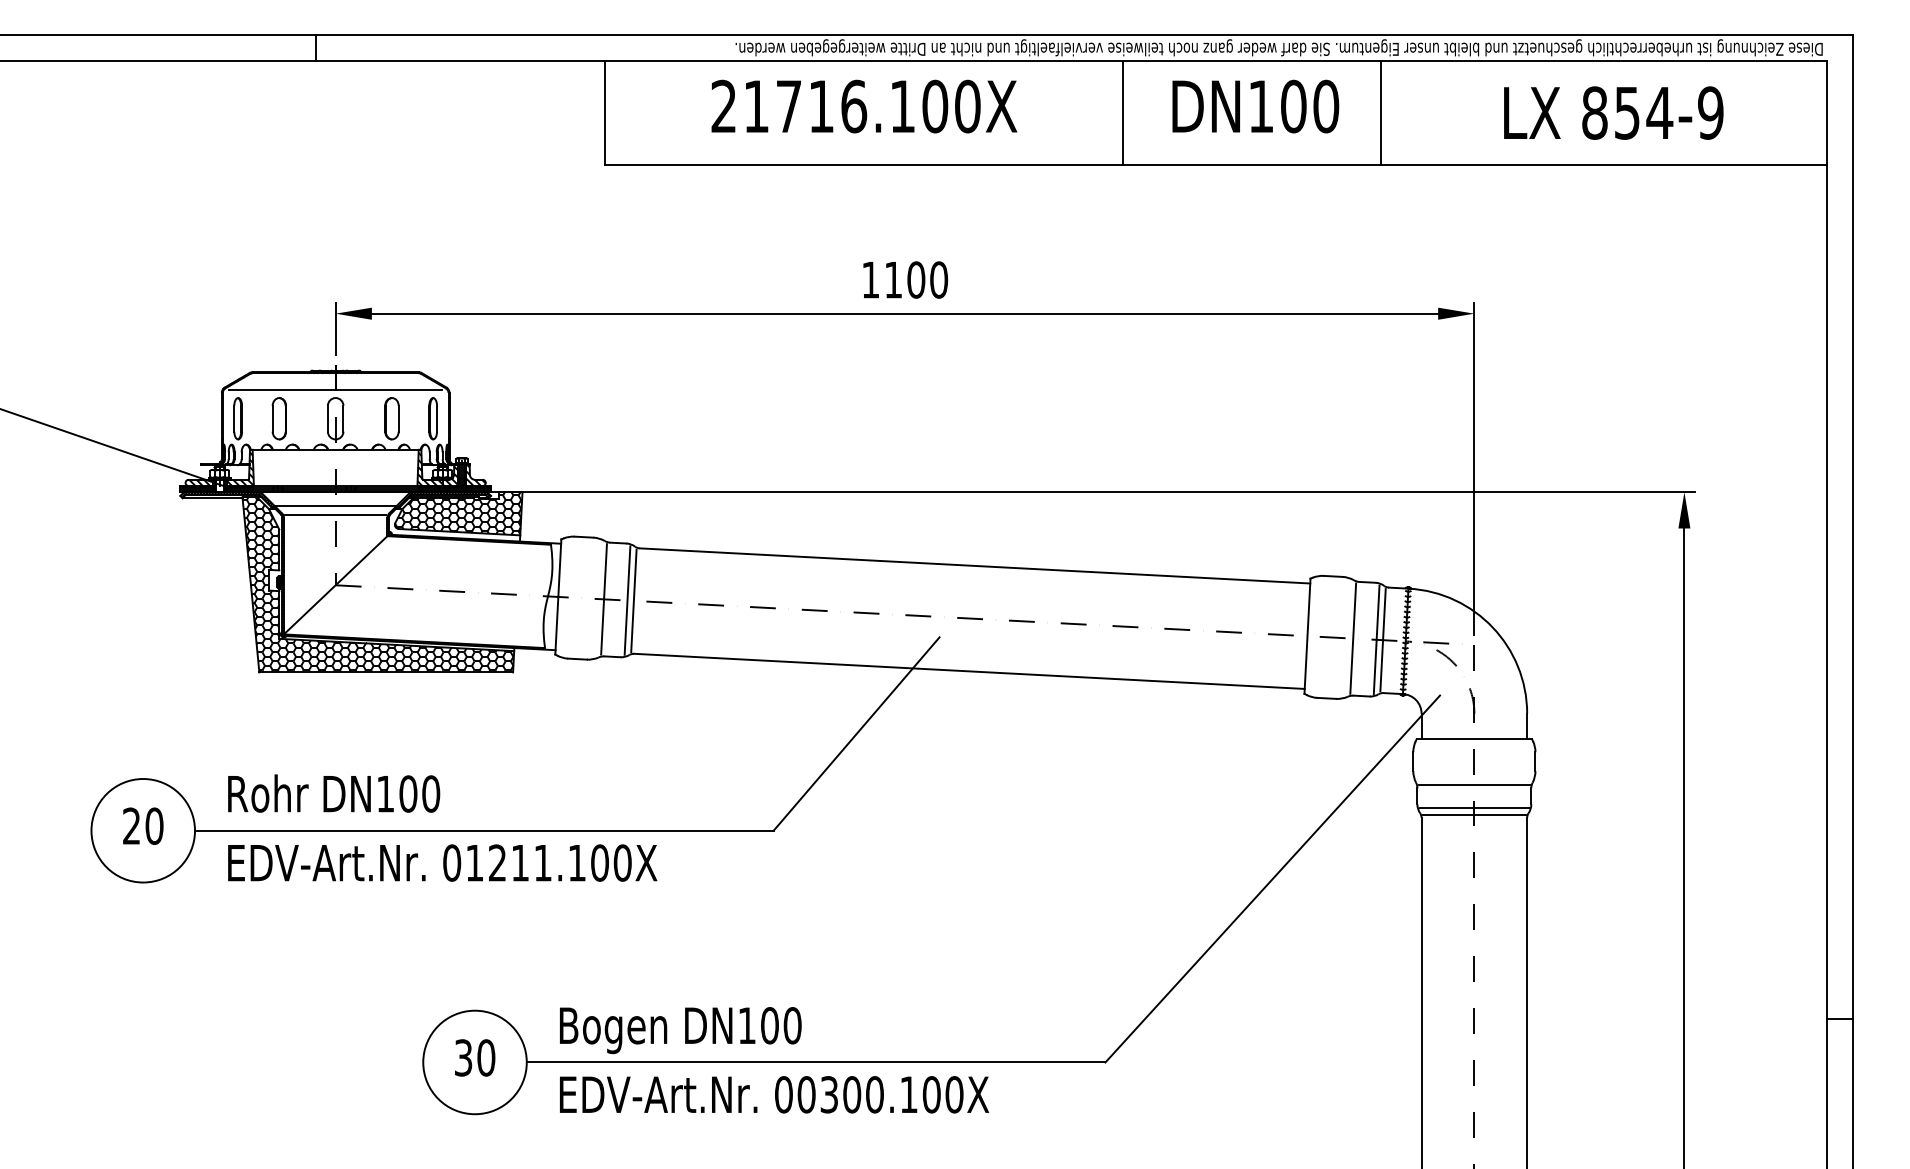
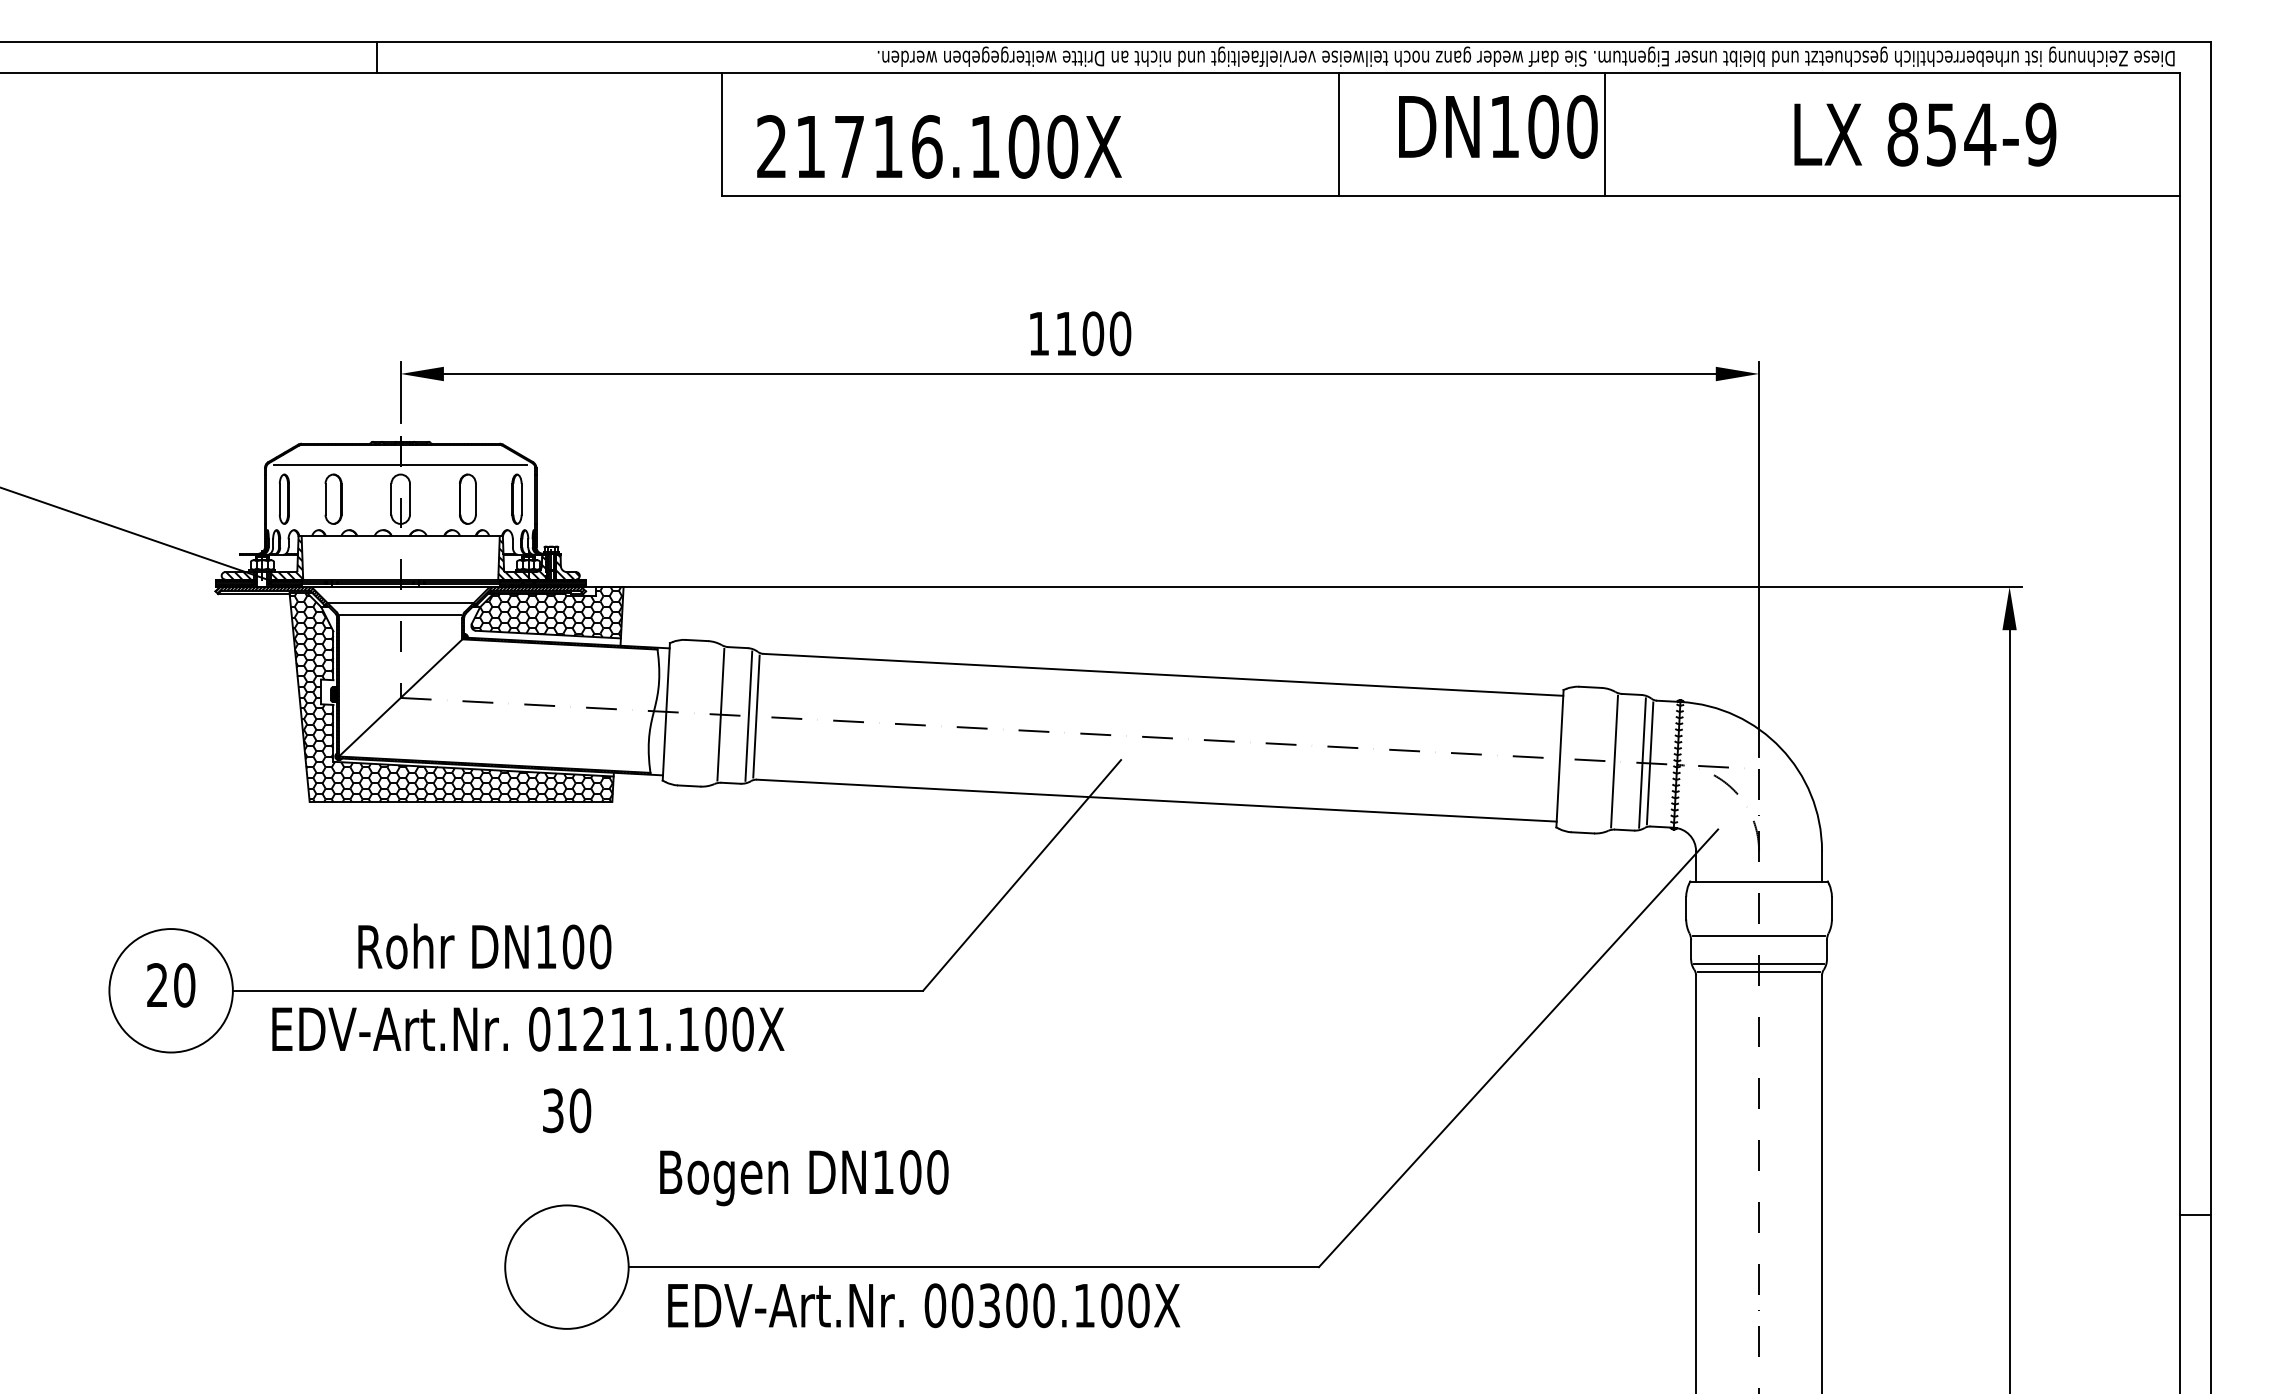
text: (864, 106) -> (939, 146), moved
line: (1381, 112) -> (1605, 134), moved
text: (333, 793) -> (484, 946), moved
text: (680, 1030) -> (804, 1178), moved
text: (475, 1057) -> (567, 1110), moved

